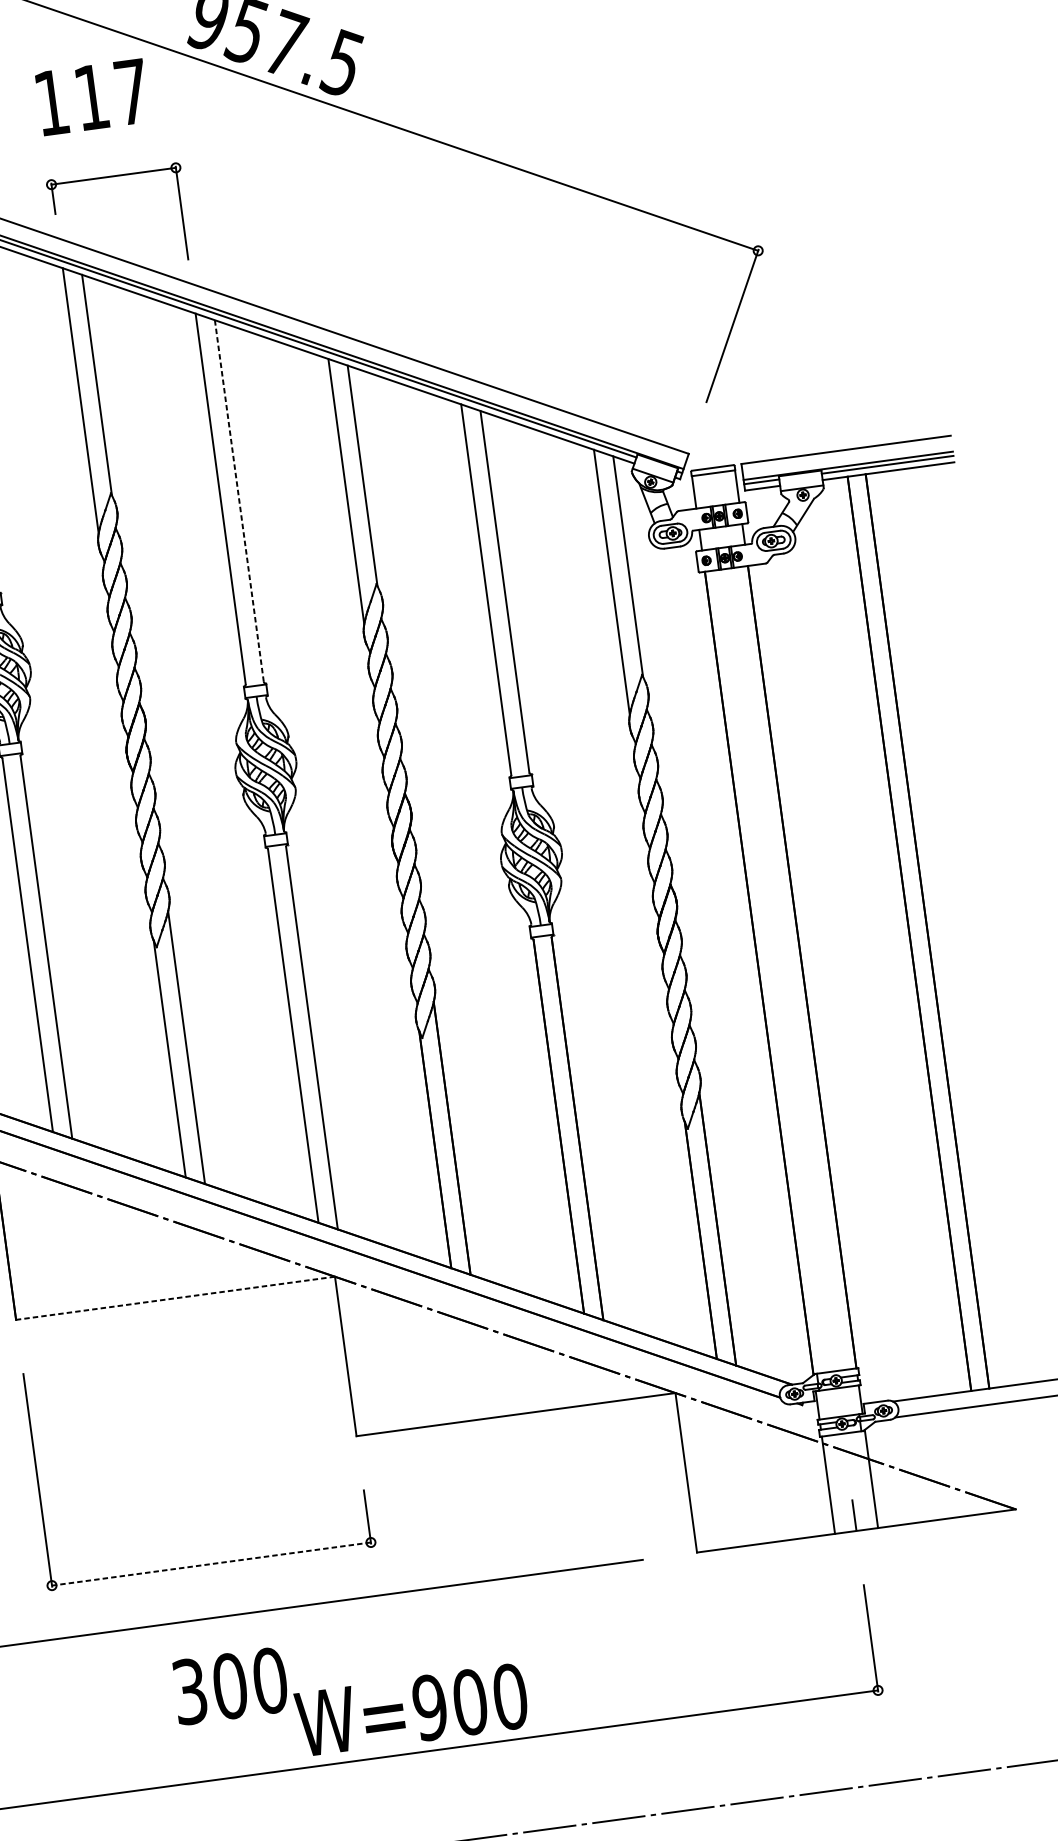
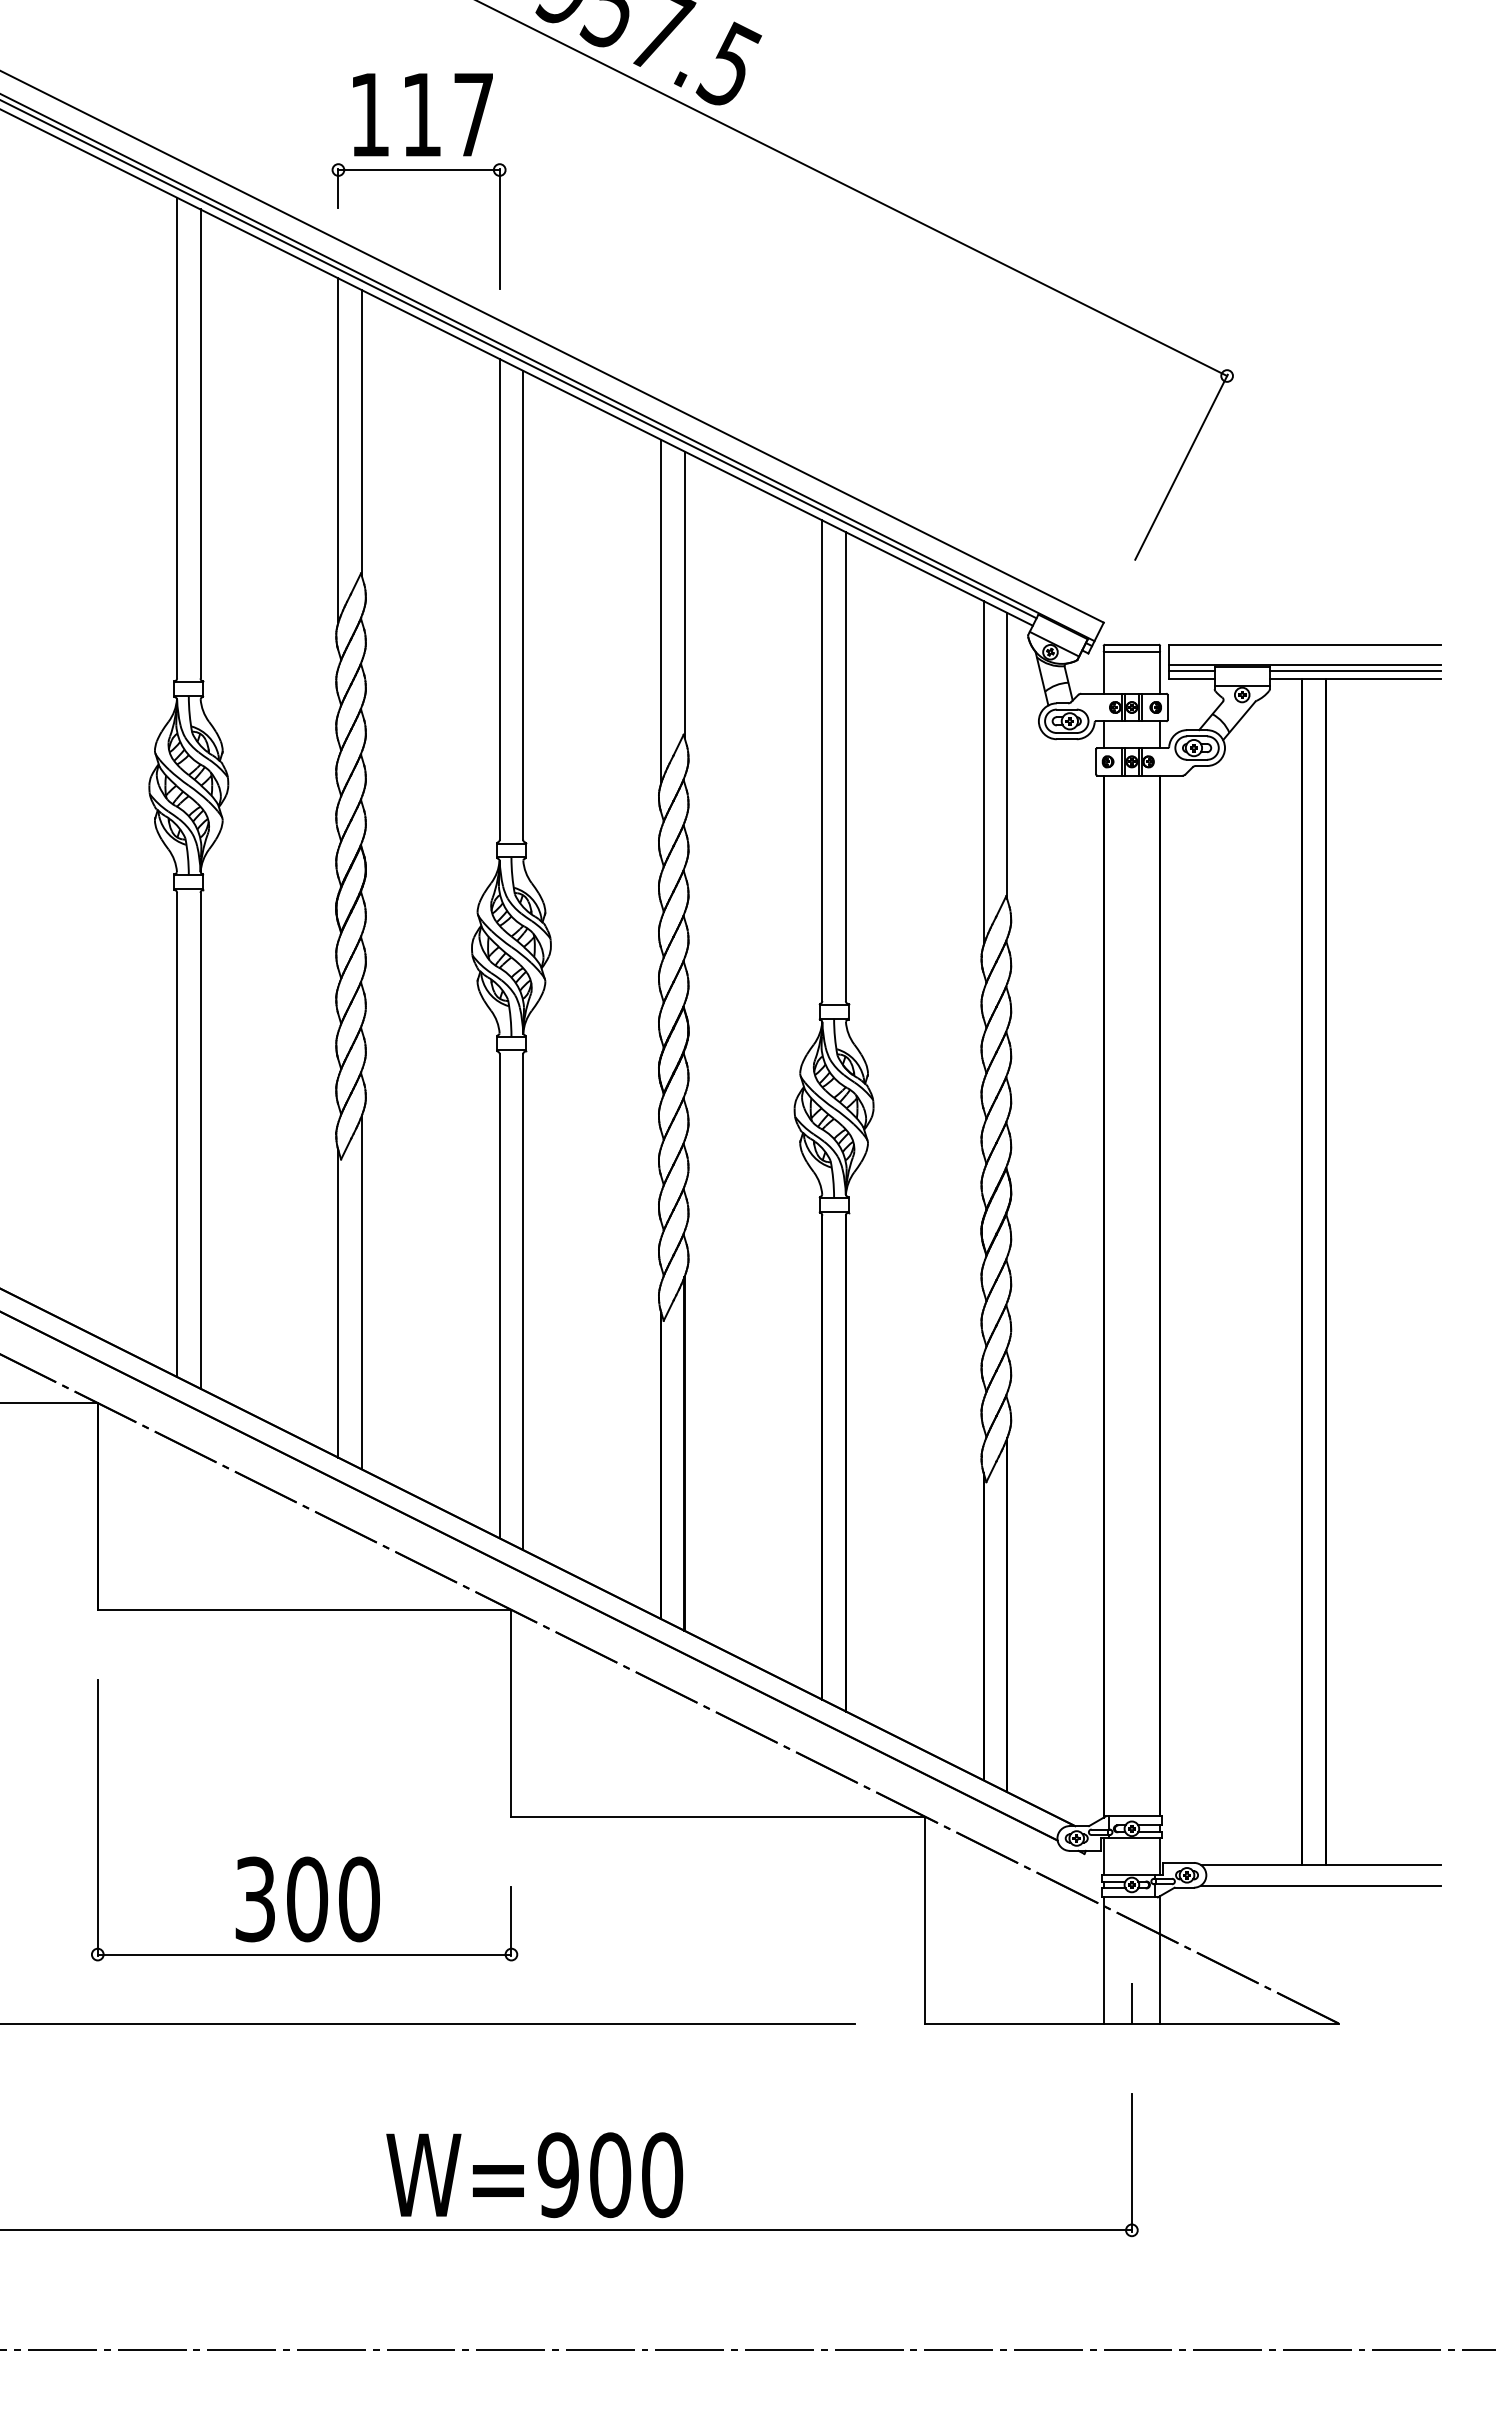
text: (92, 97) -> (422, 114), moved
line: (239, 500) -> (523, 604), dashed -> solid
line: (175, 1298) -> (304, 1609), dashed -> solid
line: (211, 1564) -> (304, 1954), dashed -> solid
text: (230, 1686) -> (307, 1899), moved

